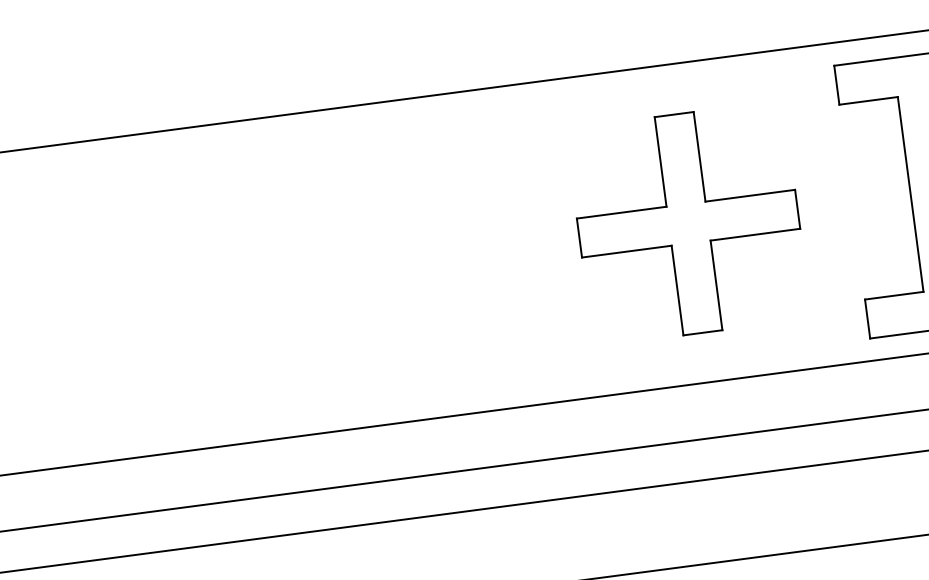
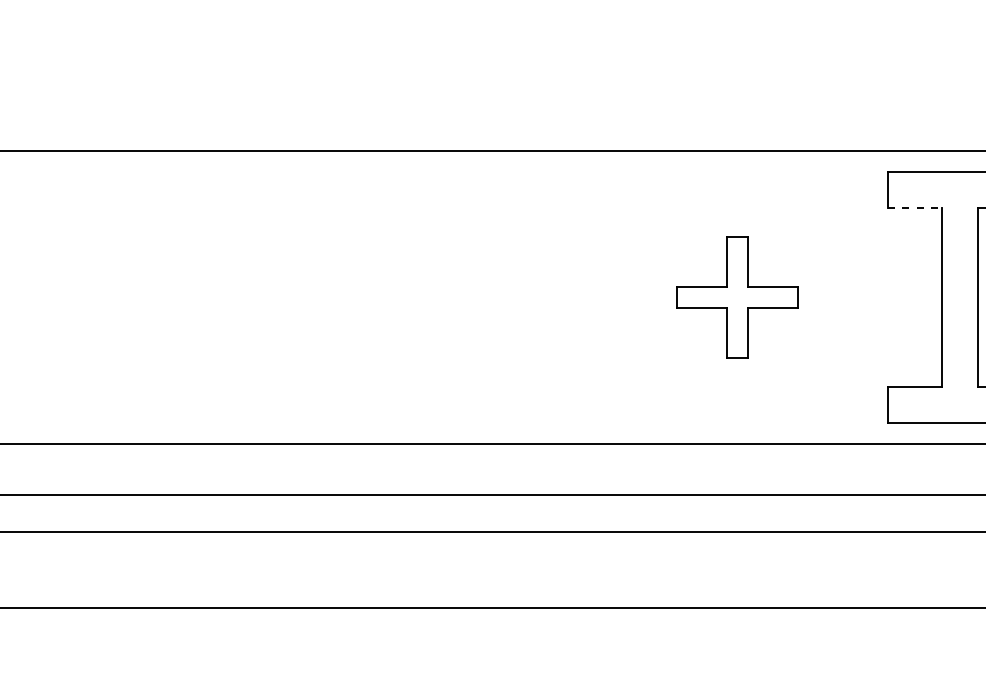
line: (868, 101) -> (914, 208), solid -> dashed
part: (688, 223) -> (737, 297), size x0.6

